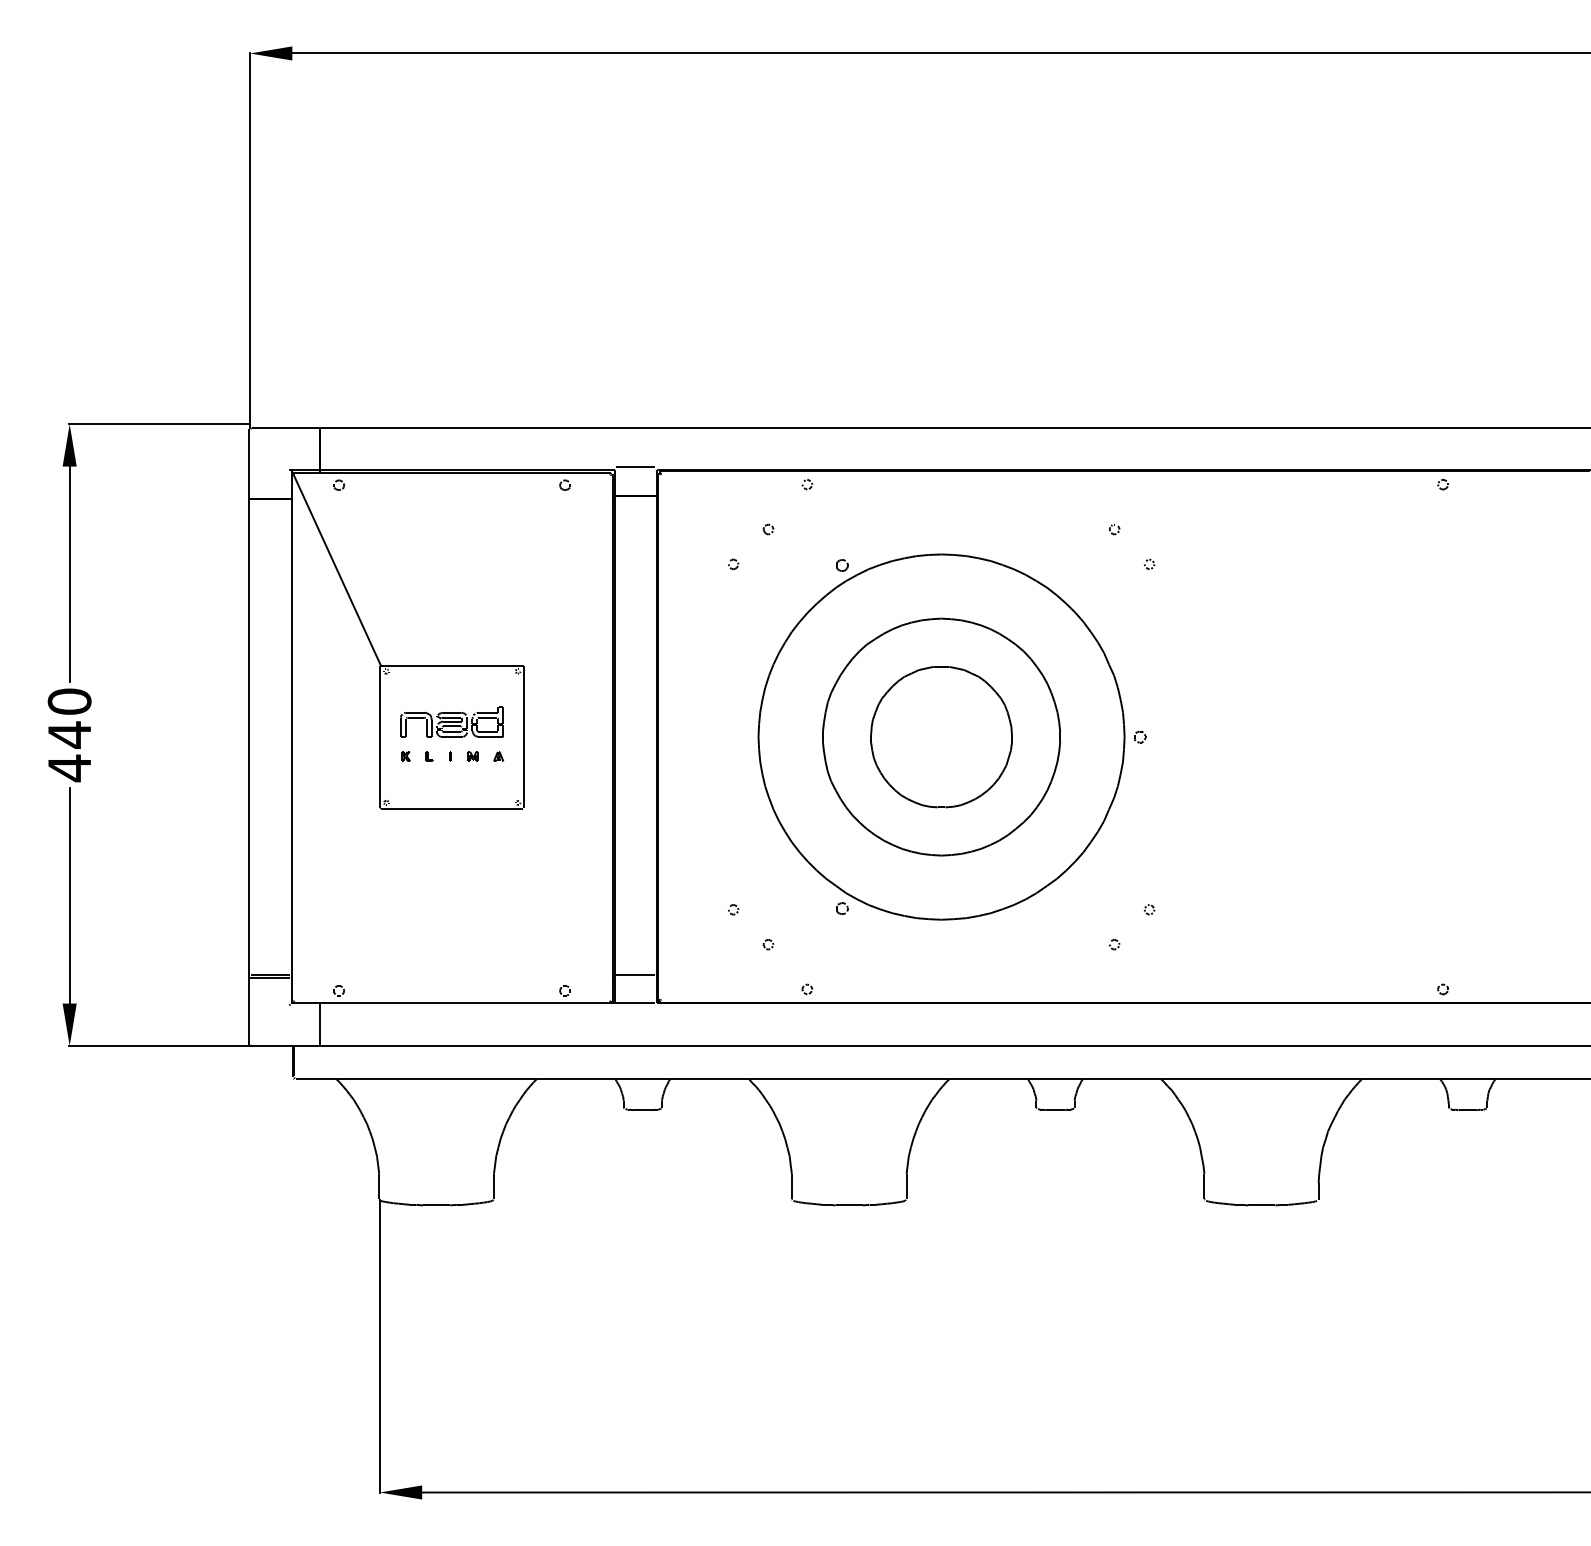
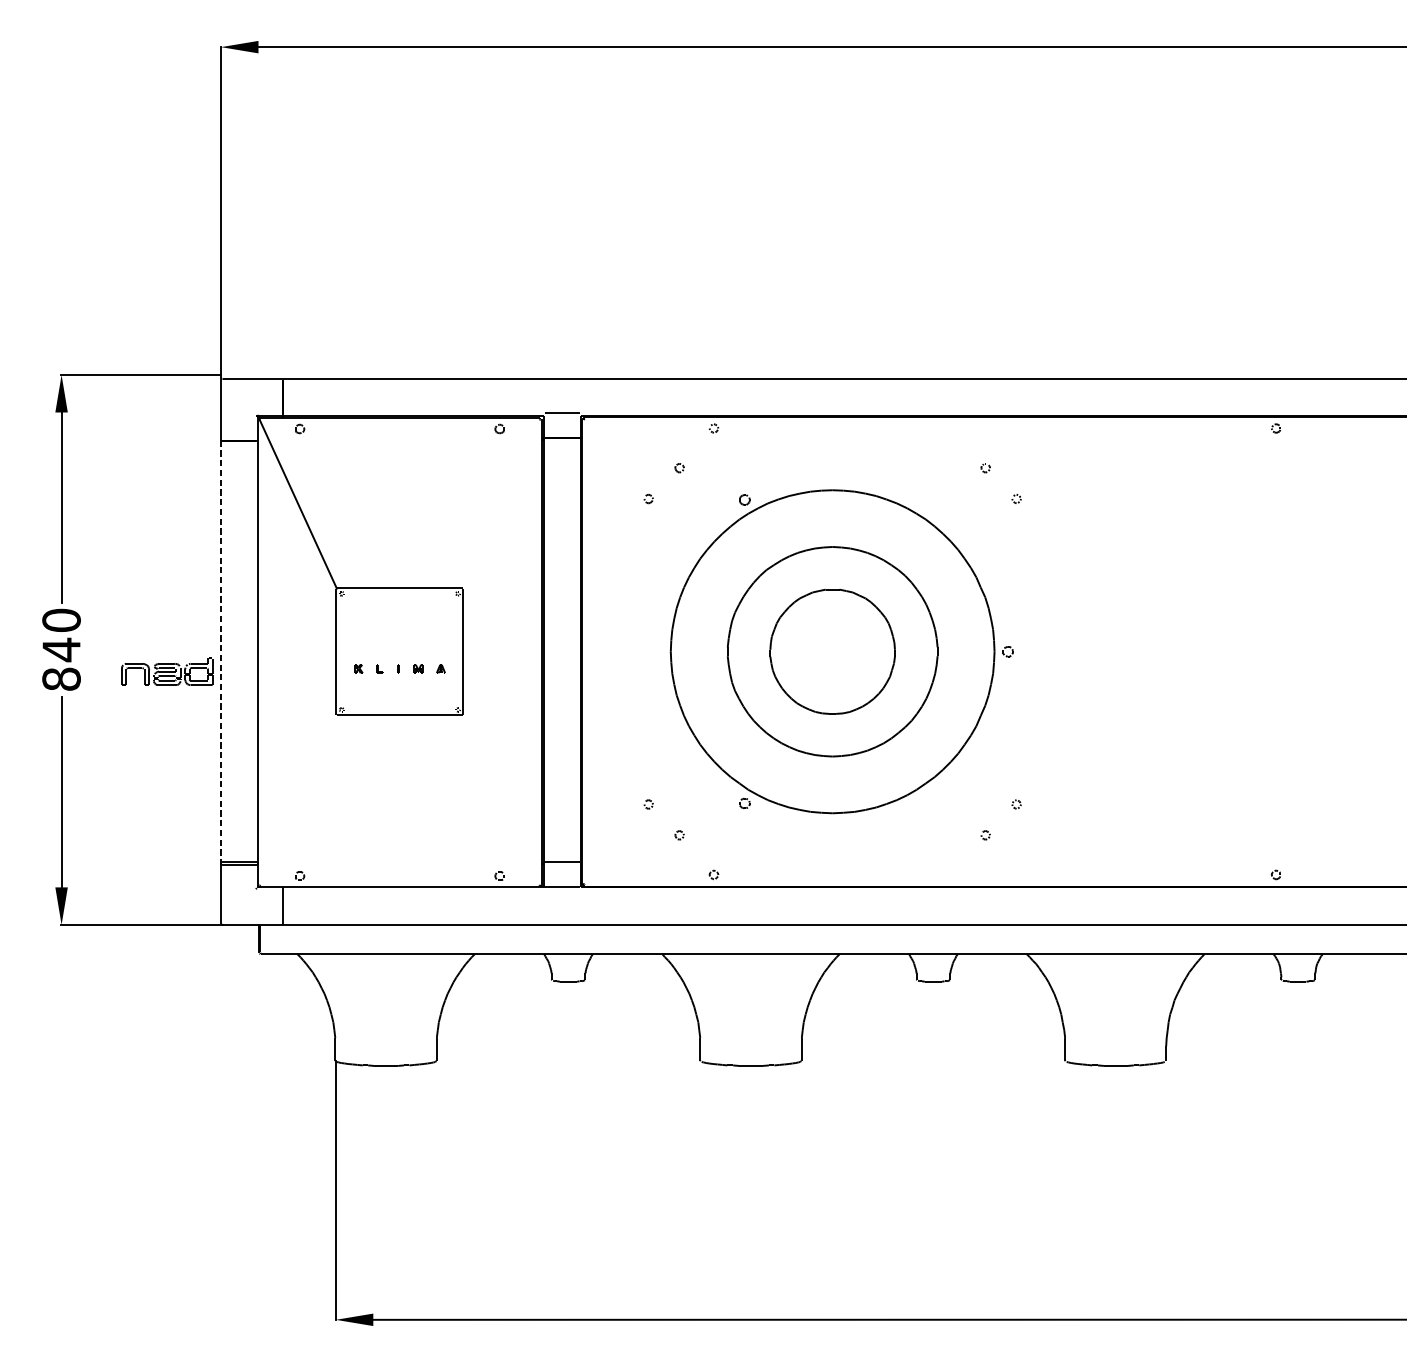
part: (451, 721) -> (166, 671), moved
line: (249, 738) -> (220, 652), solid -> dashed
text: (69, 768) -> (61, 679), 440 -> 840

